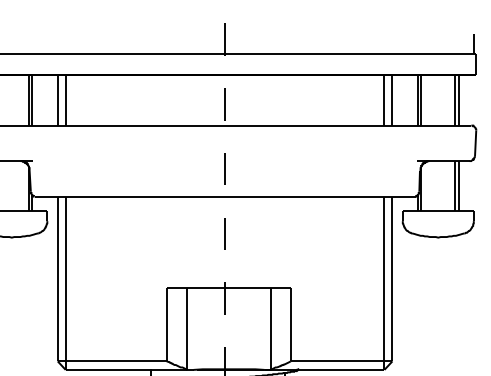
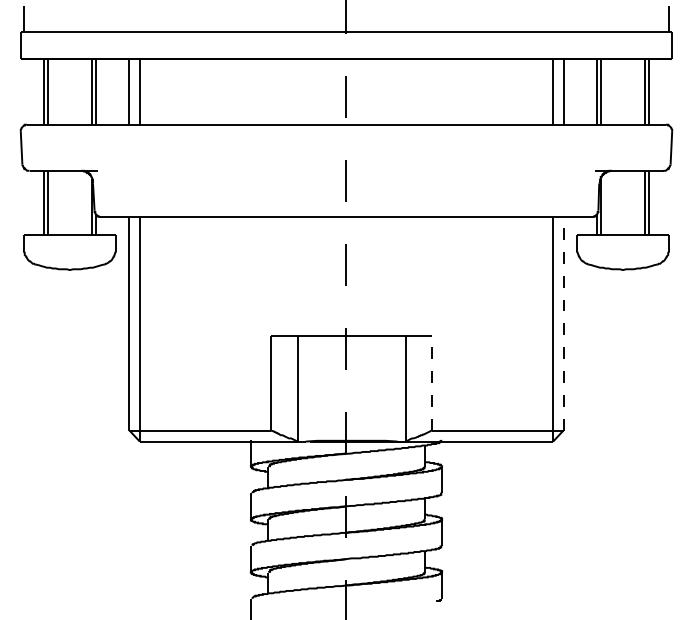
line: (392, 278) -> (563, 323), solid -> dashed
line: (290, 324) -> (431, 382), solid -> dashed

